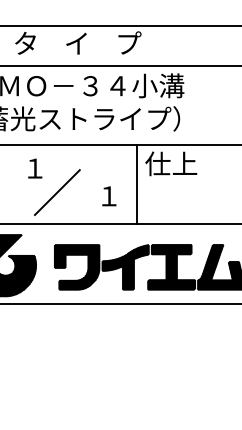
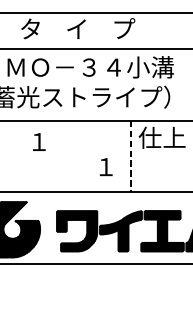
line: (136, 184) -> (130, 156), solid -> dashed
line: (57, 192) -> (59, 163), removed

